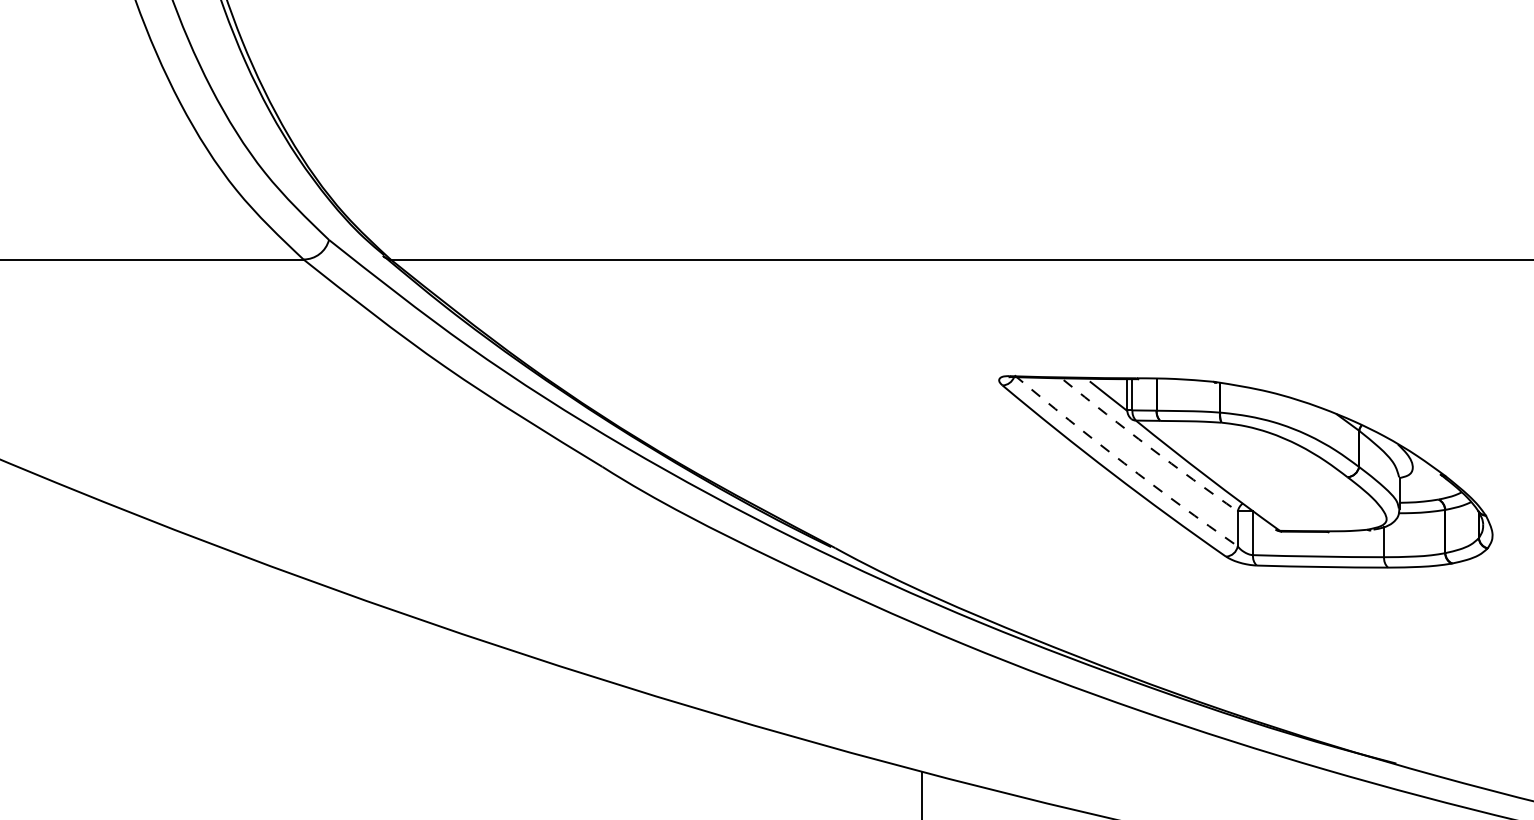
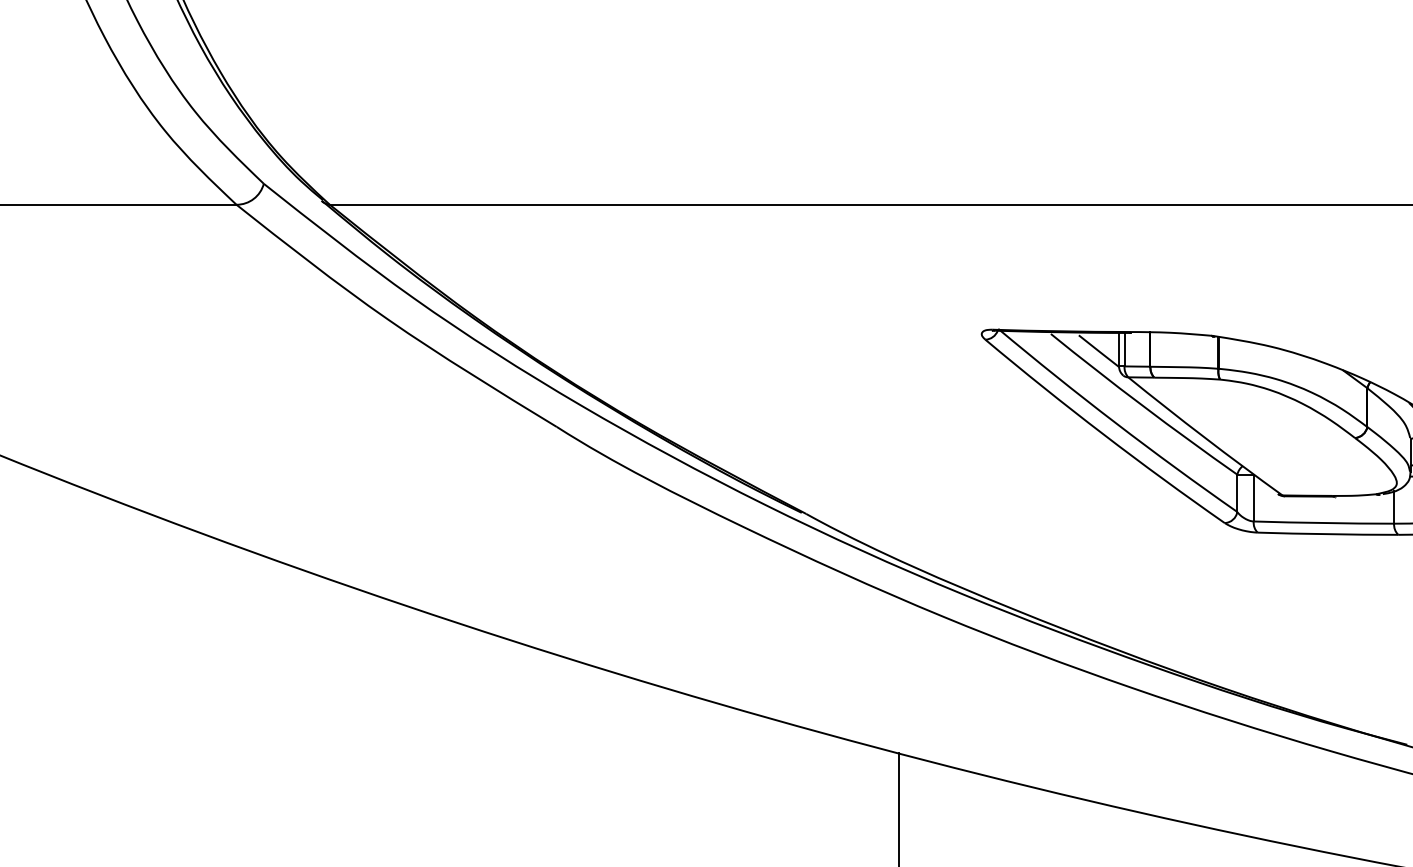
arc: (1149, 447) -> (1142, 406), dashed -> solid
arc: (1124, 463) -> (1116, 423), dashed -> solid

